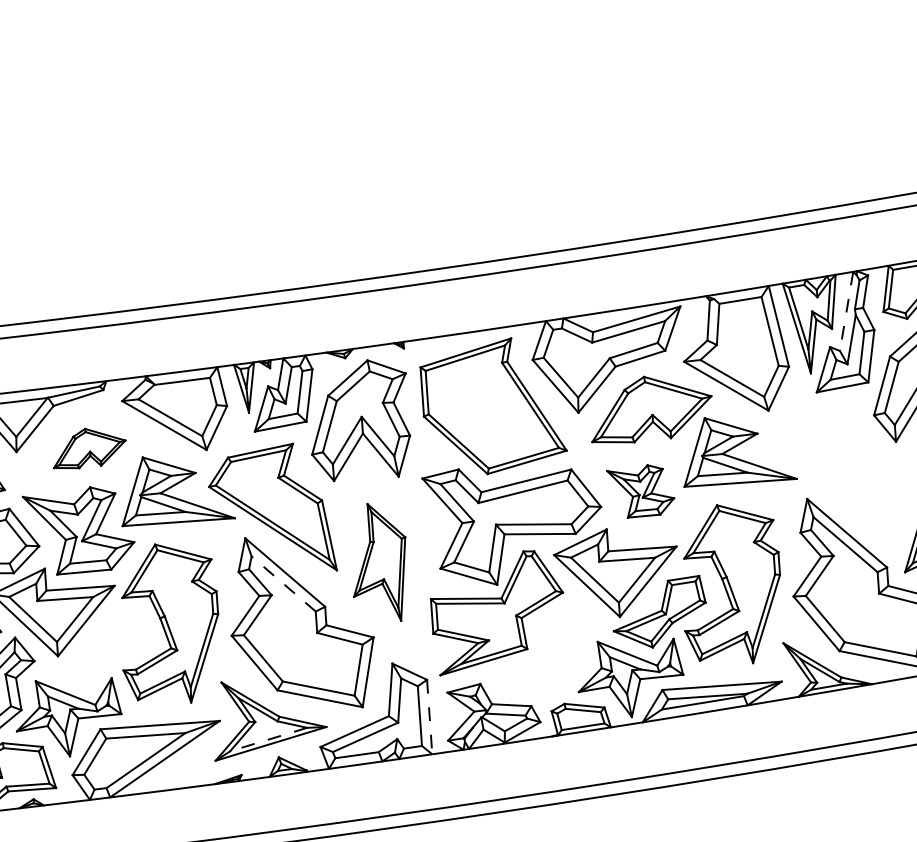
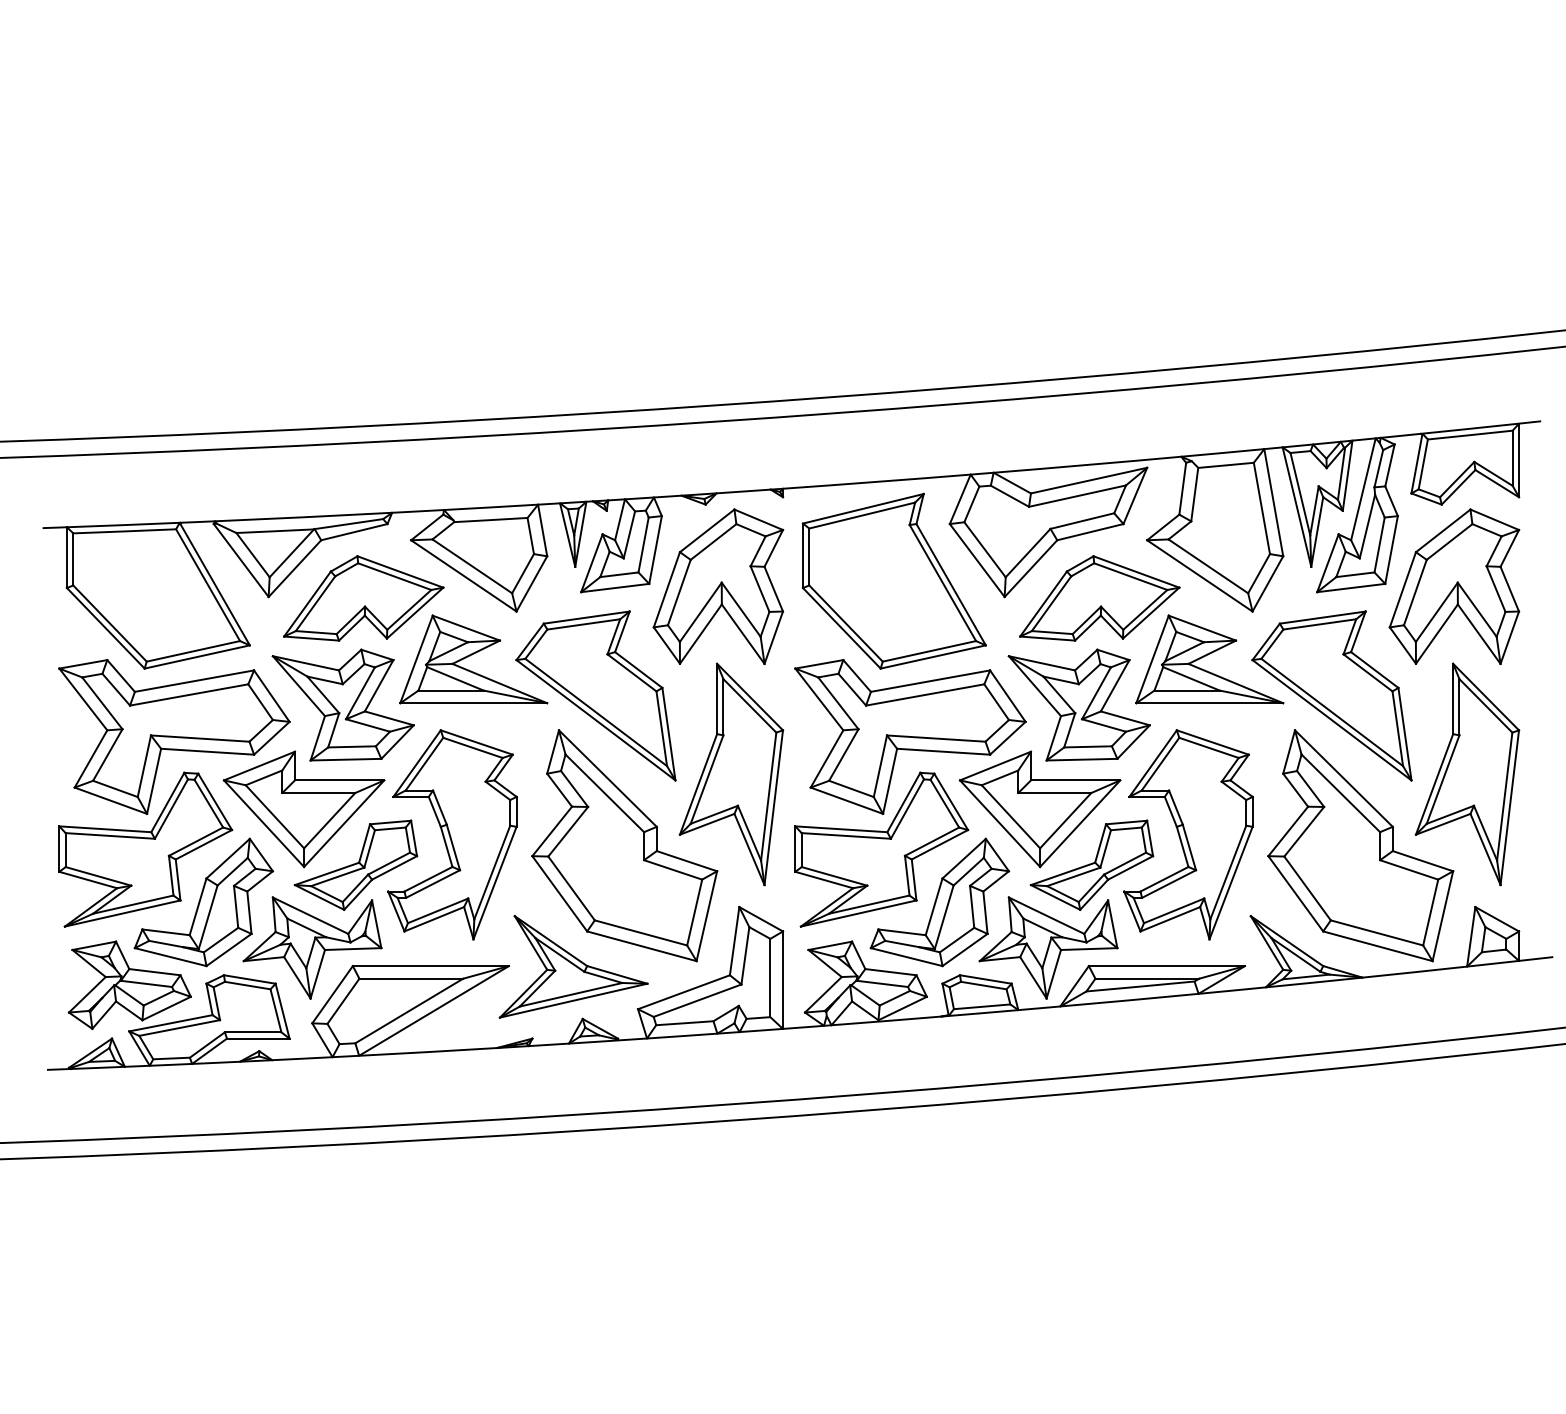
line: (846, 311) -> (1363, 489), dashed -> solid
part: (89, 448) -> (363, 598), size x1.67
part: (833, 470) -> (1331, 695), added
part: (640, 490) -> (1078, 704), size x1.67
part: (379, 562) -> (731, 774), size x1.43
line: (283, 584) -> (604, 793), dashed -> solid
part: (545, 649) -> (939, 902), added
part: (97, 651) -> (355, 864), added
line: (430, 717) -> (783, 980), dashed -> solid
line: (268, 739) -> (571, 994), dashed -> solid

